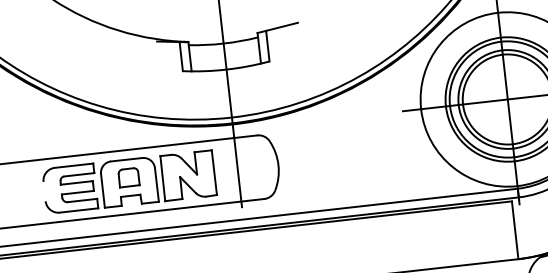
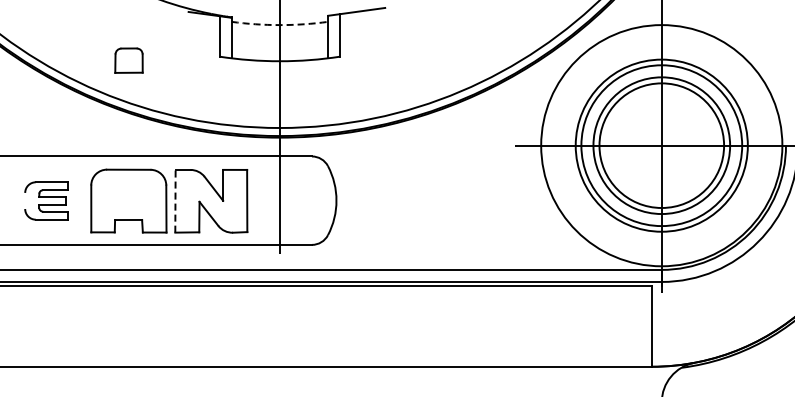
arc: (223, 43) -> (279, 25), solid -> dashed
part: (128, 177) -> (128, 60), moved
line: (162, 178) -> (175, 200), solid -> dashed
part: (70, 188) -> (46, 200), size x0.6

